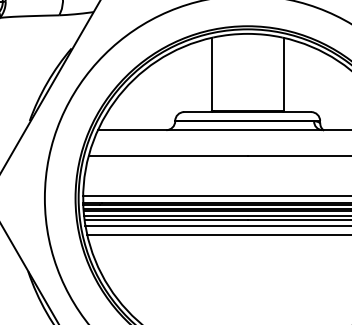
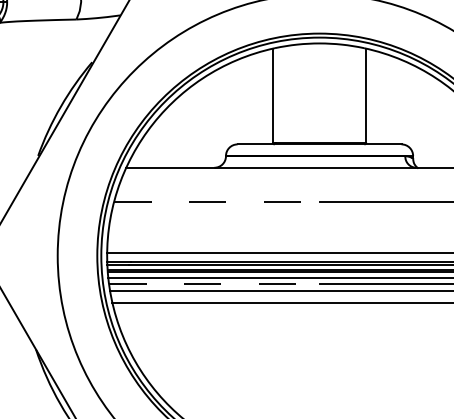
line: (167, 156) -> (216, 201), solid -> dashed
line: (166, 220) -> (214, 284), solid -> dashed

